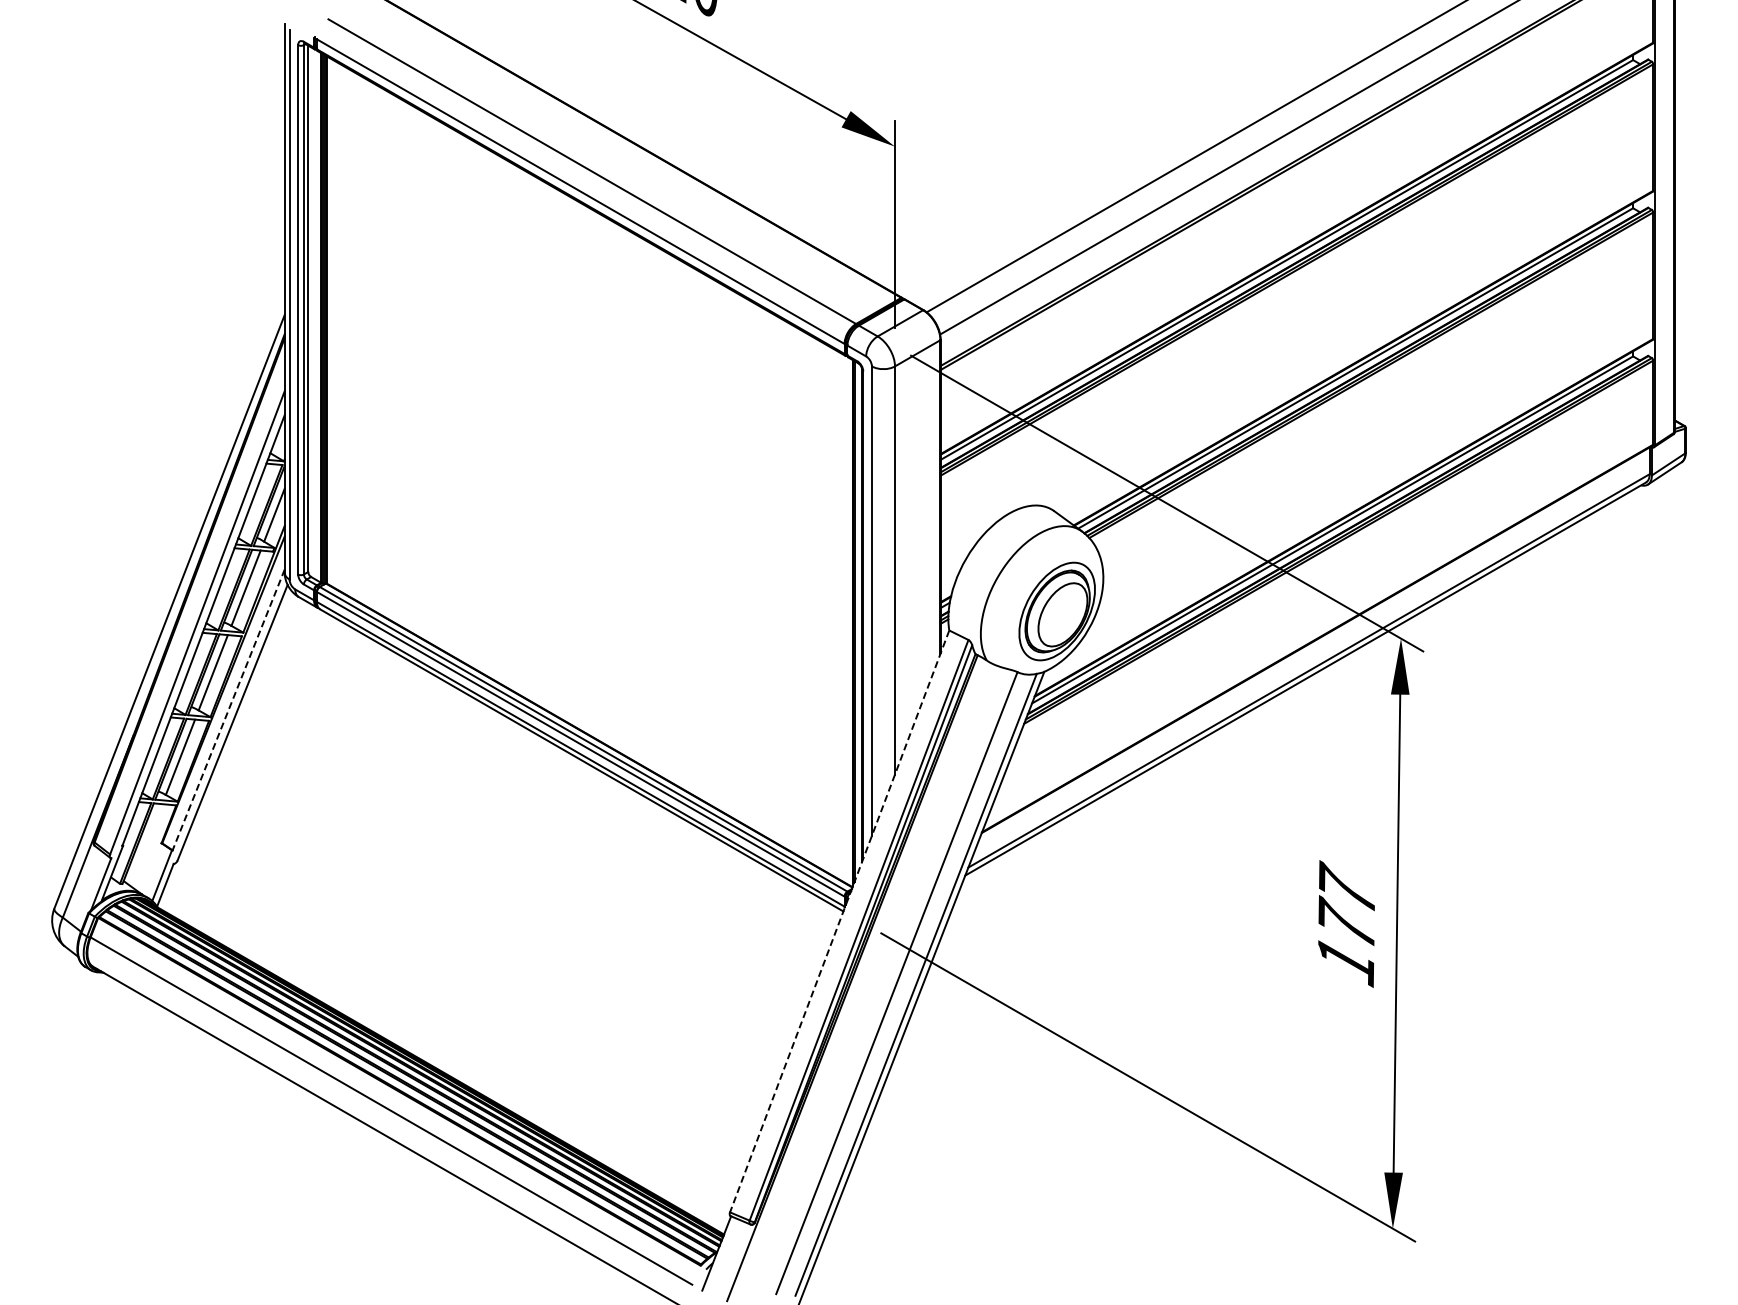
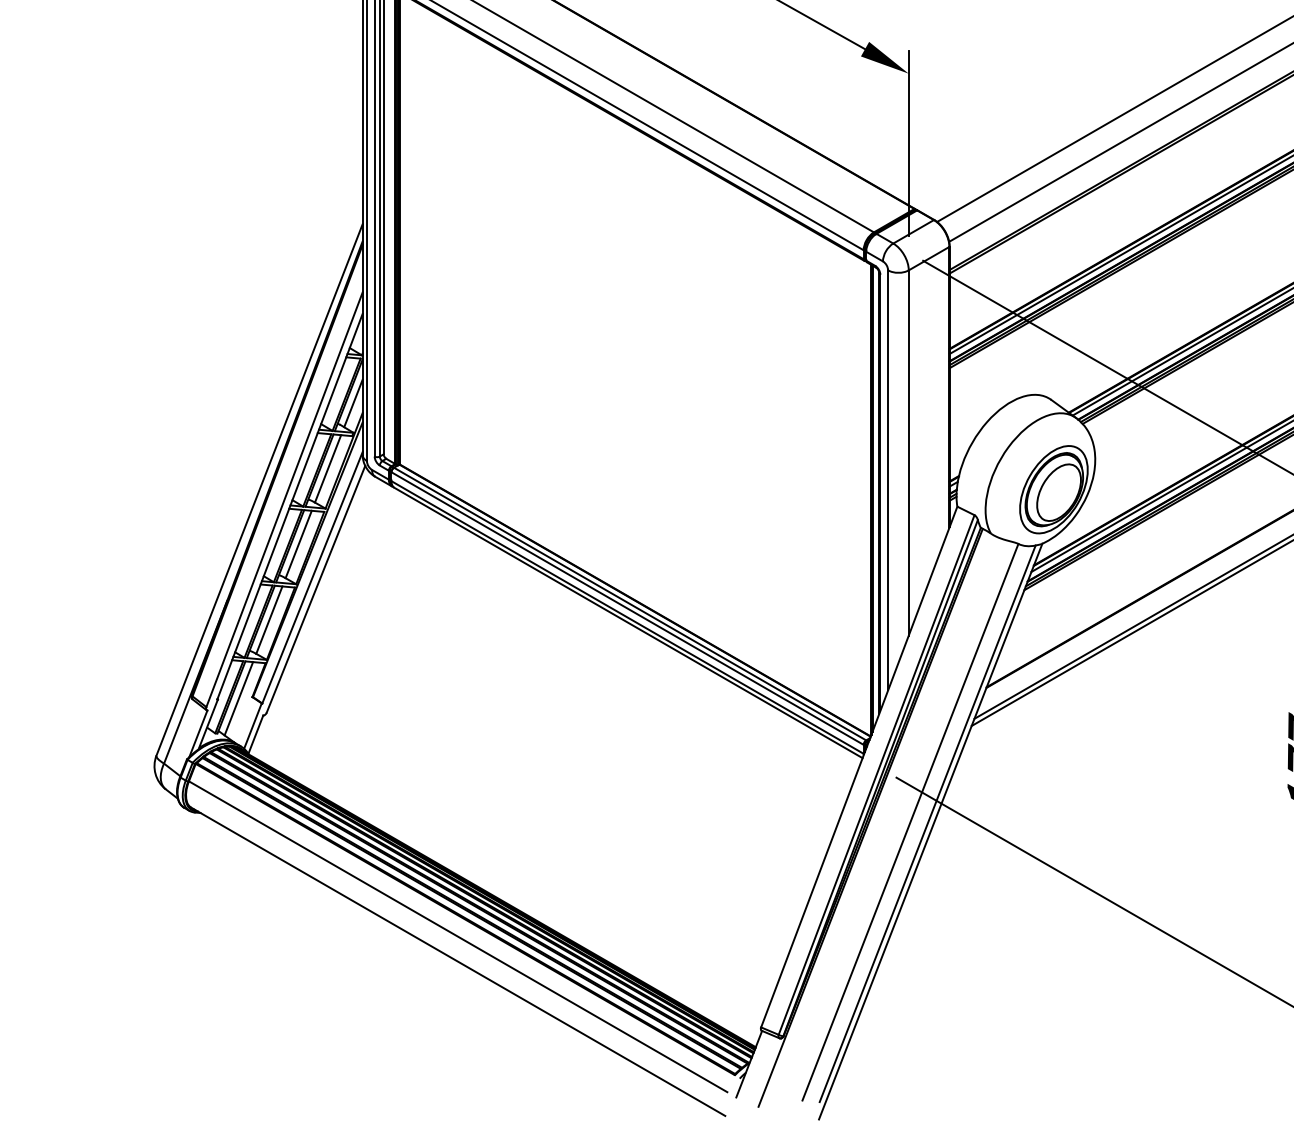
line: (228, 710) -> (312, 578), dashed -> solid
line: (146, 845) -> (238, 699), added
line: (839, 921) -> (859, 767), dashed -> solid

